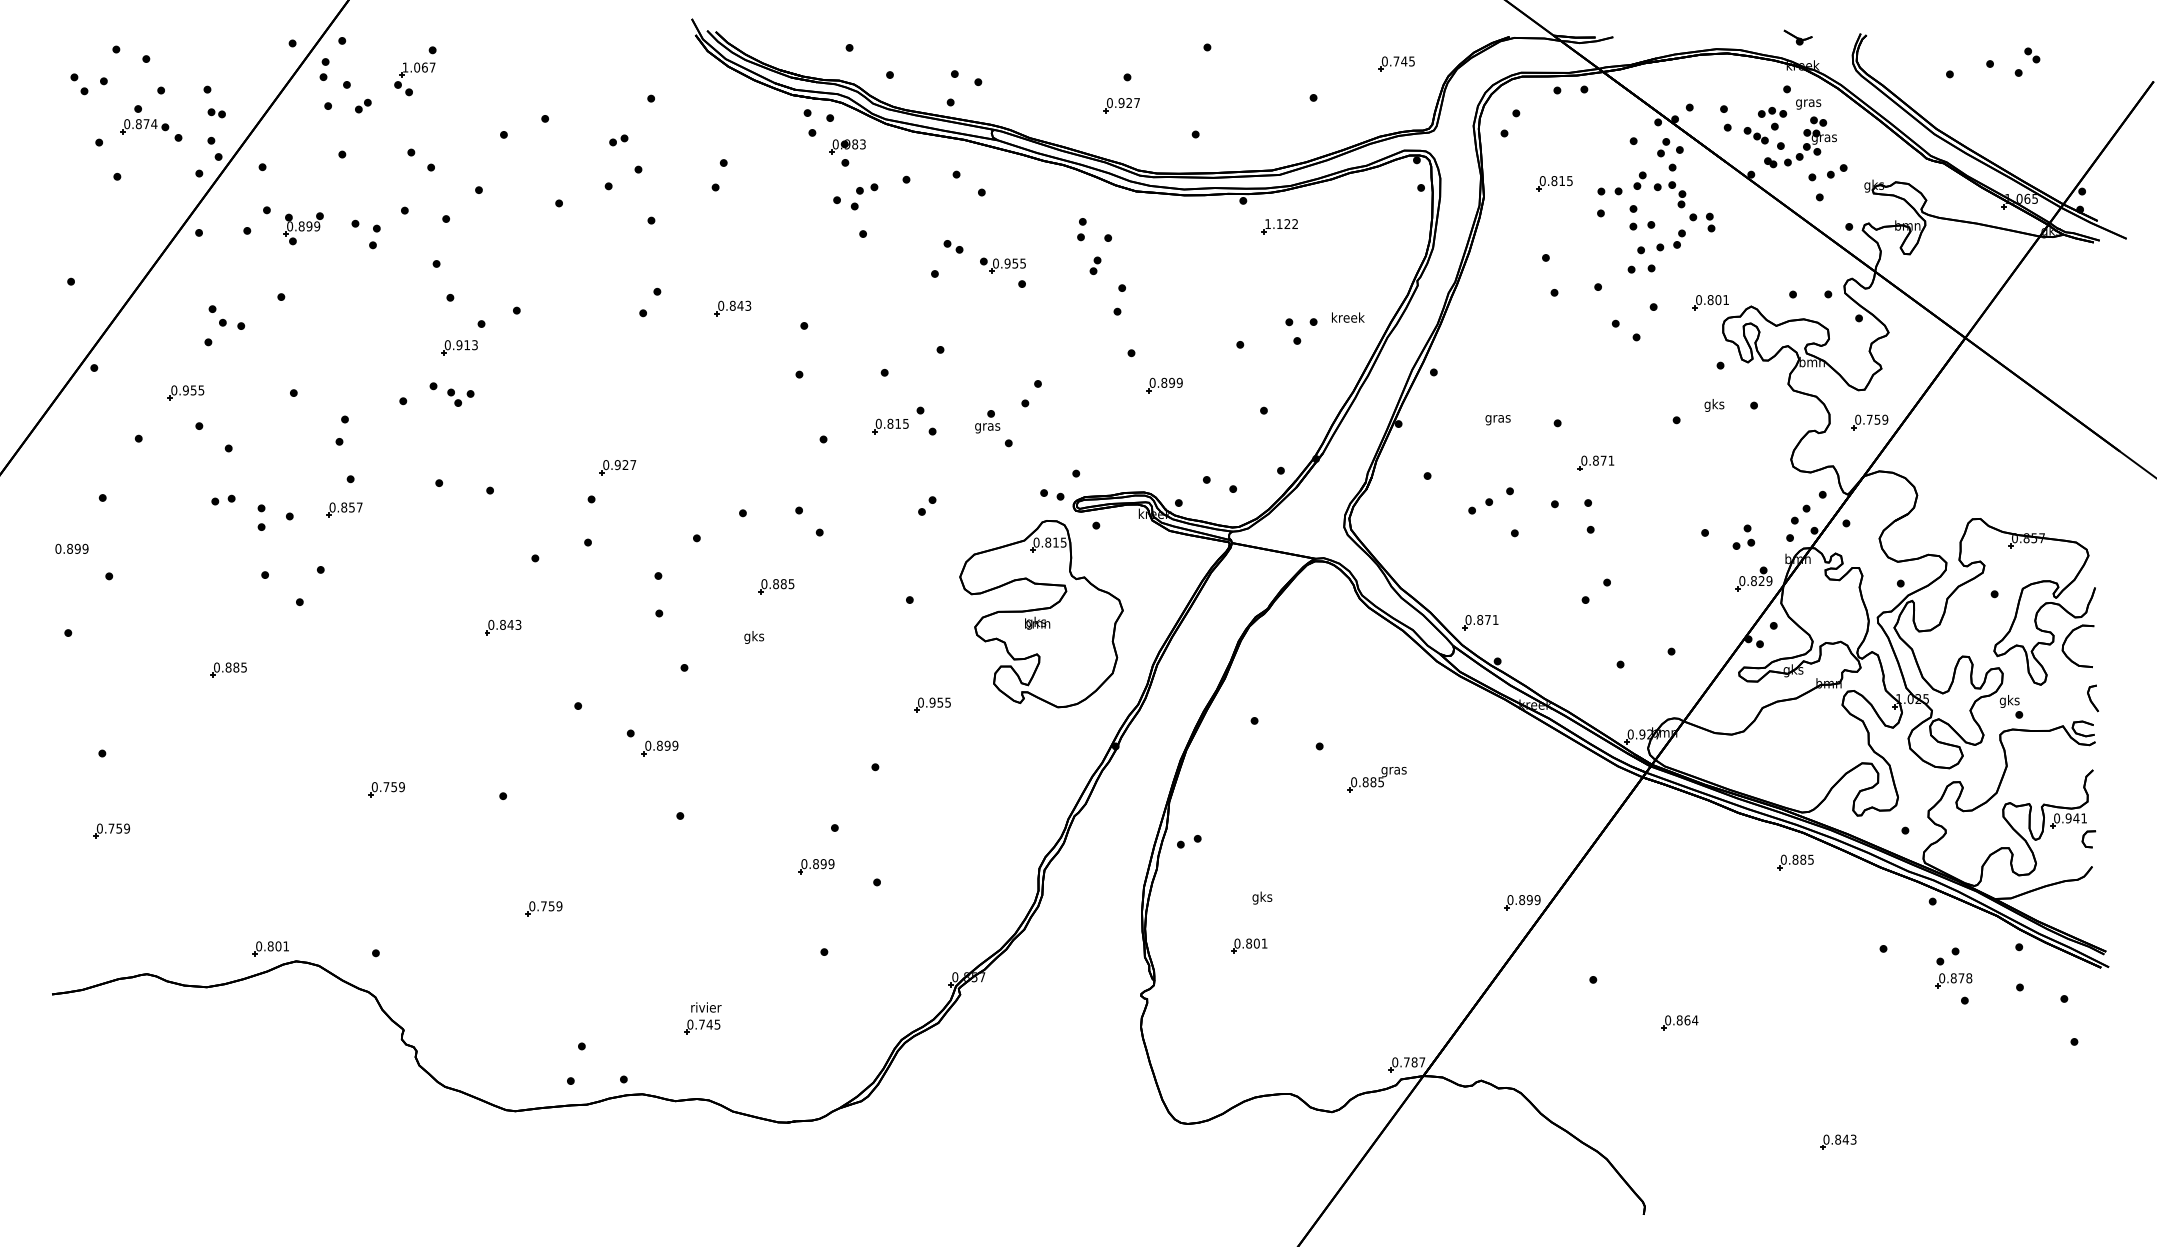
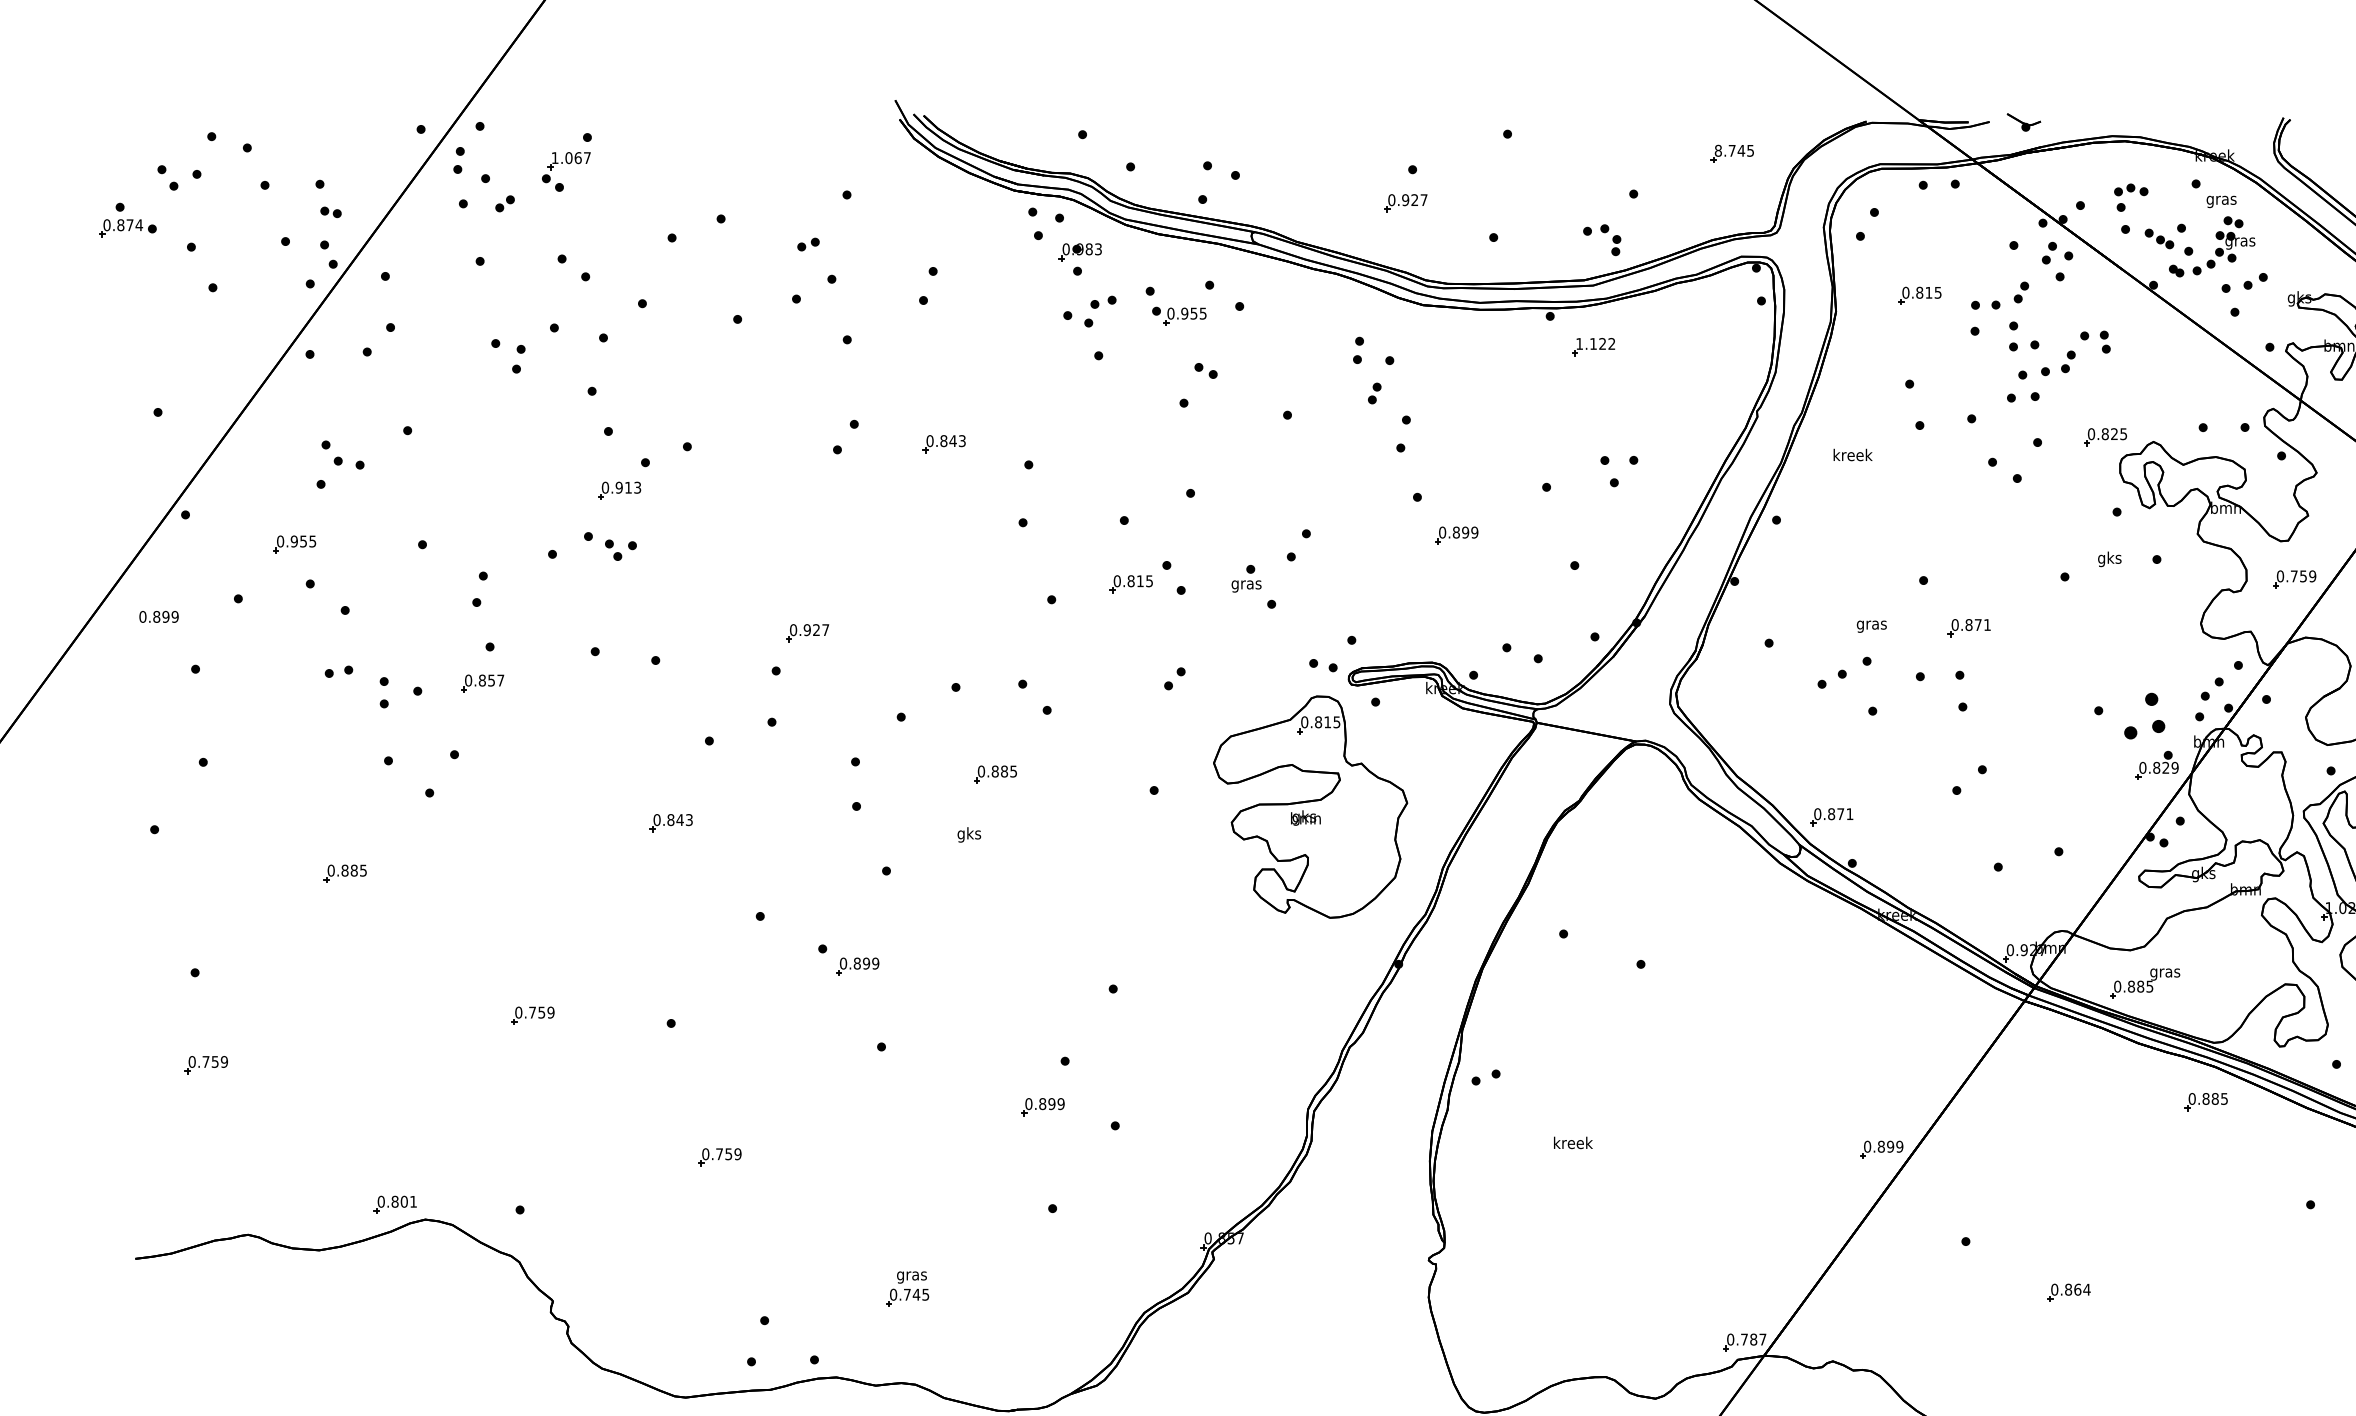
part: (1797, 37) -> (2023, 122), moved
text: (1384, 61) -> (1717, 150), 0.745 -> 8.745
part: (1772, 112) -> (2131, 190), moved
part: (144, 119) -> (127, 219), moved
part: (1670, 188) -> (1602, 232), moved
part: (303, 228) -> (434, 349), removed
part: (1002, 265) -> (1178, 315), moved
text: (1721, 300) -> (2118, 434), 0.801 -> 0.825
text: (1348, 317) -> (1853, 454), moved
text: (1497, 420) -> (1871, 627), moved
part: (1743, 536) -> (2144, 714), size x1.6
text: (71, 548) -> (158, 616), moved
part: (932, 704) -> (1181, 914), removed
part: (1376, 779) -> (2144, 983), moved
text: (1262, 897) -> (1573, 1143), gks -> kreek
part: (1249, 945) -> (1557, 1200), removed
text: (706, 1008) -> (912, 1275), rivier -> gras

